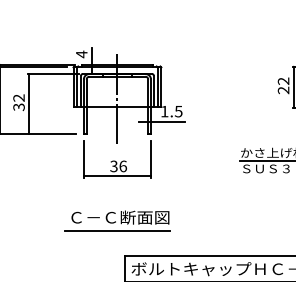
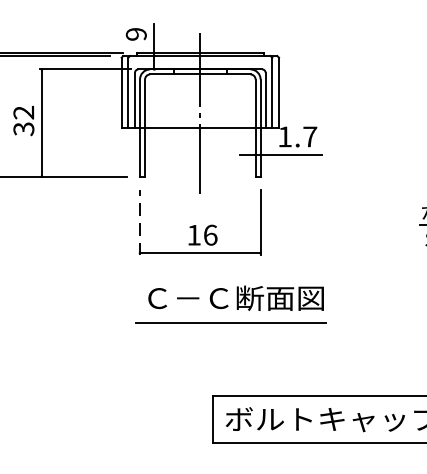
text: (81, 54) -> (135, 34), 4 -> 9
text: (178, 111) -> (309, 136), 1.5 -> 1.7
line: (83, 158) -> (139, 221), solid -> dashed
text: (113, 166) -> (193, 235), 36 -> 16
part: (117, 220) -> (230, 303), moved

